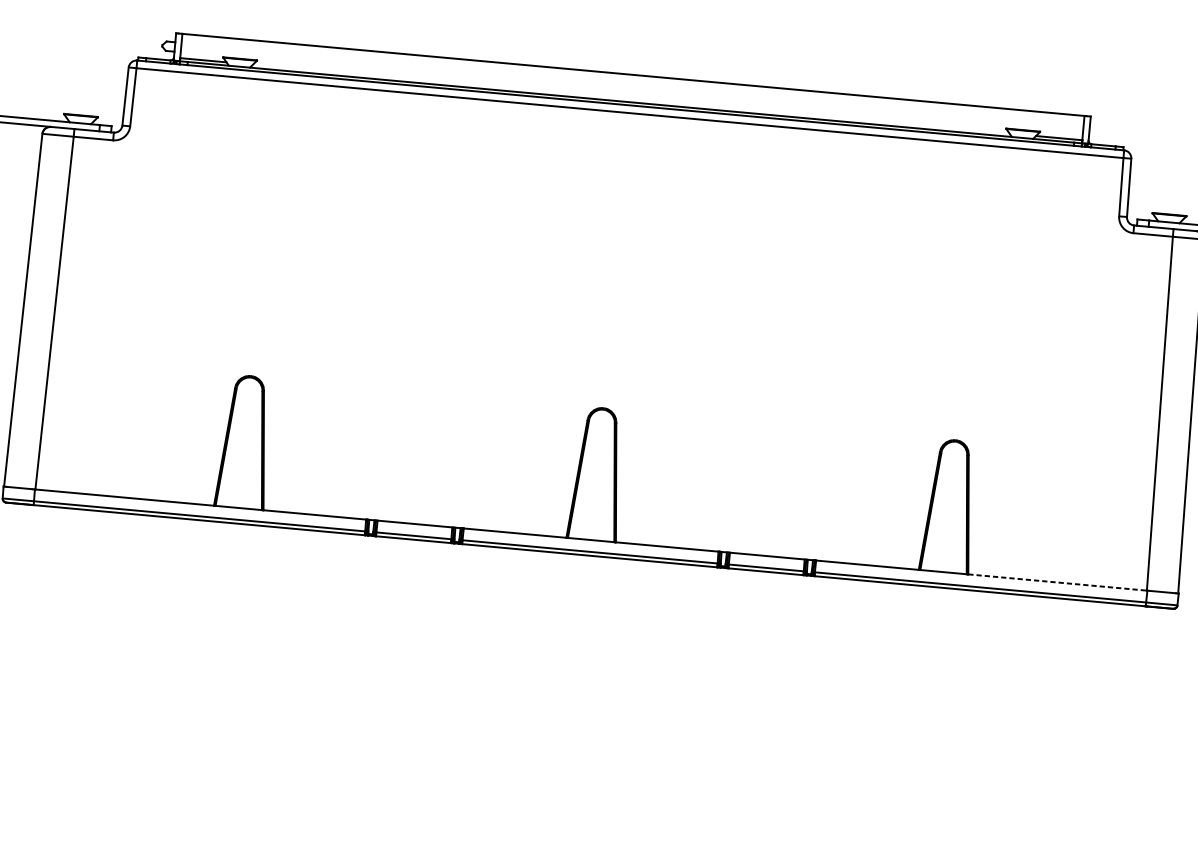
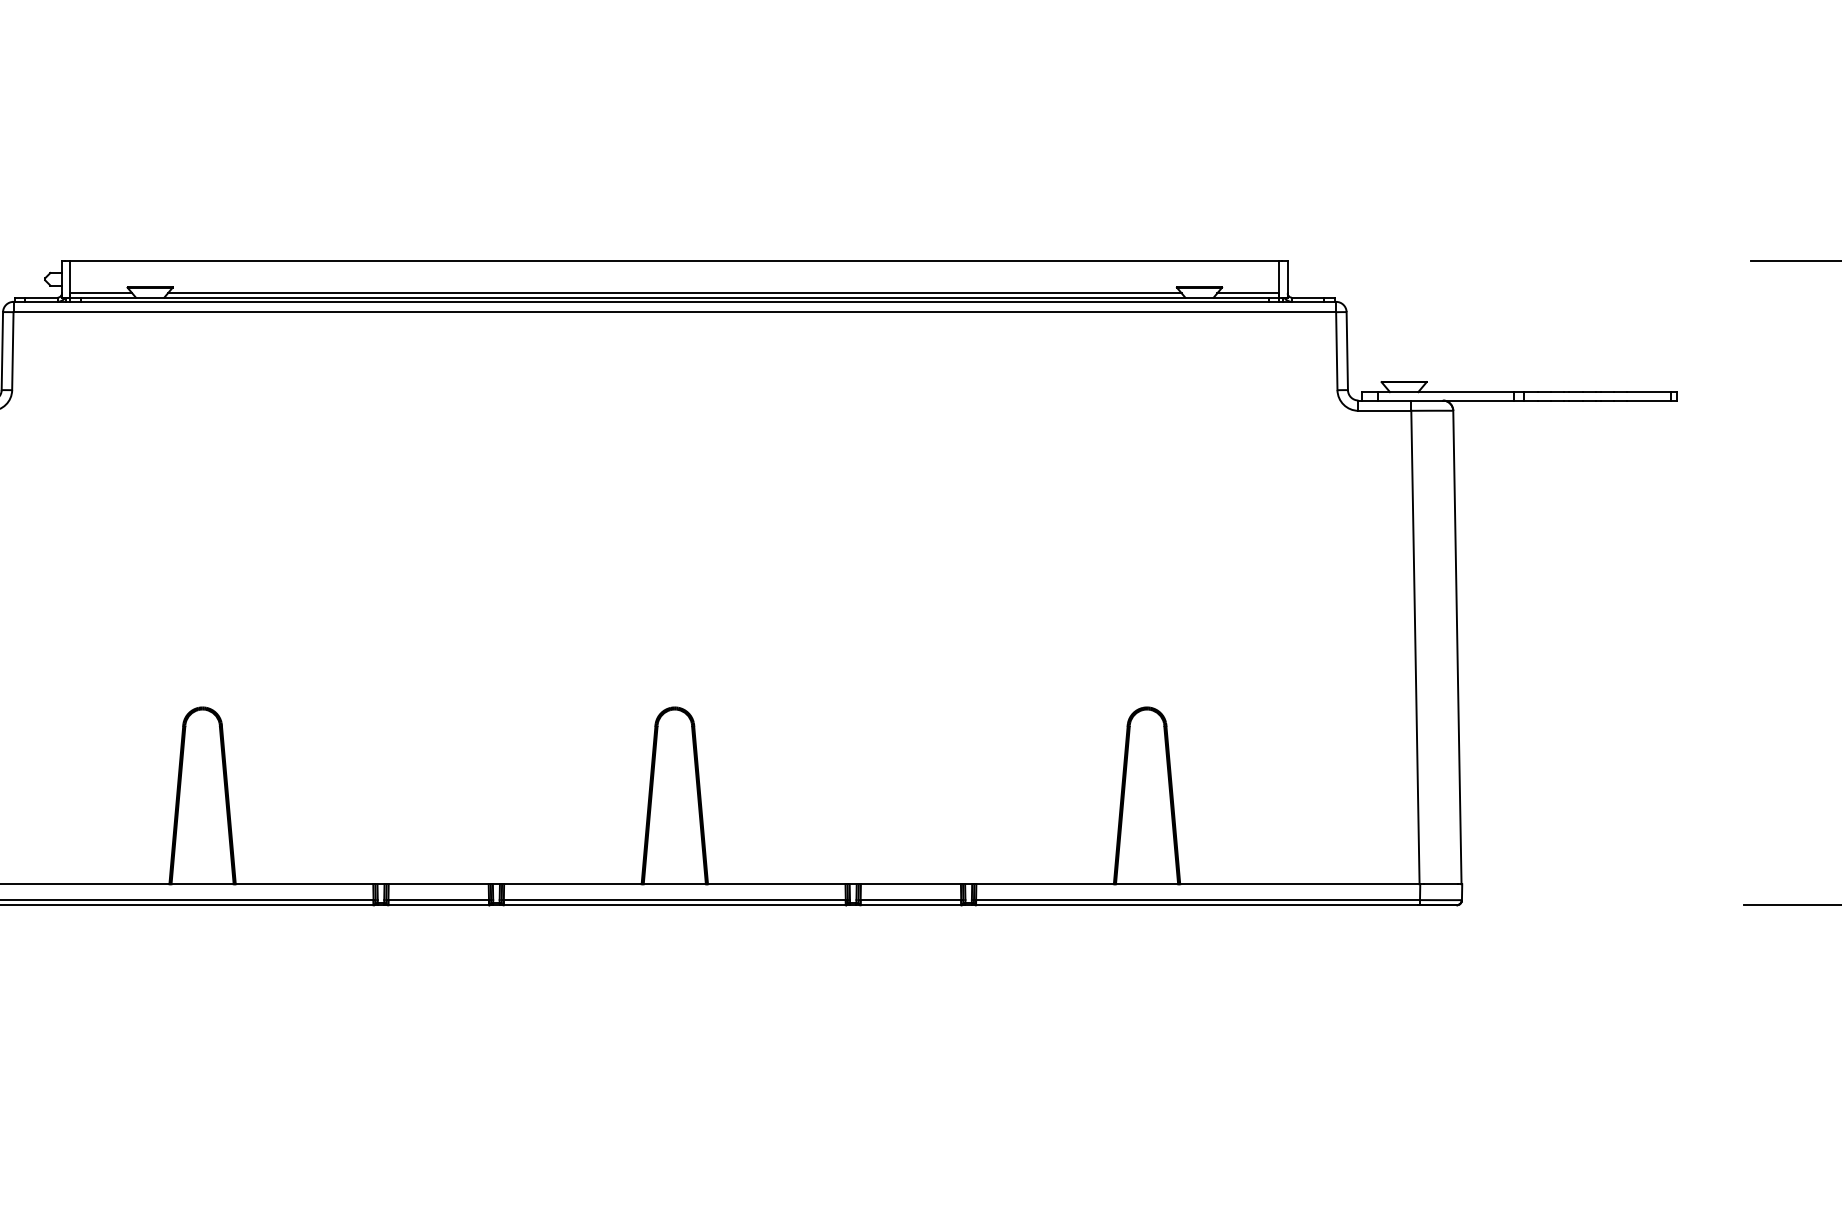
line: (631, 99) -> (674, 293), added
line: (1057, 582) -> (1299, 884), dashed -> solid

